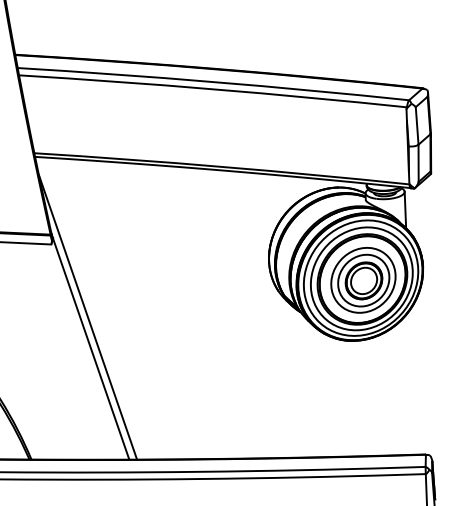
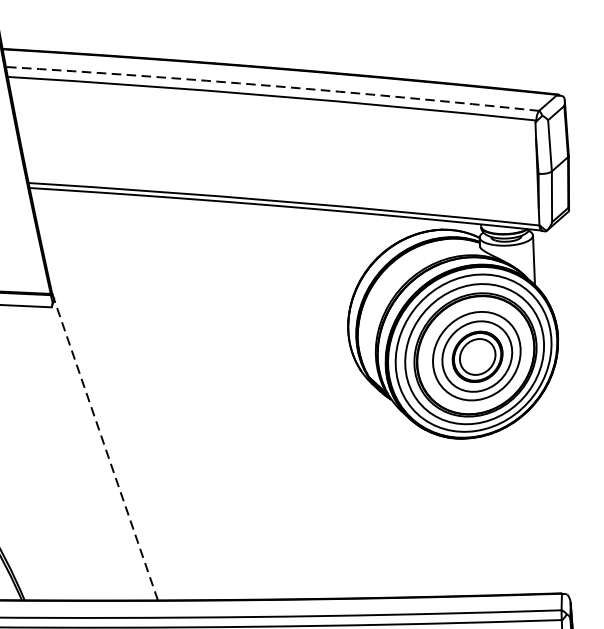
arc: (213, 82) -> (272, 86), solid -> dashed
line: (87, 317) -> (100, 406), removed
line: (90, 346) -> (105, 446), solid -> dashed

